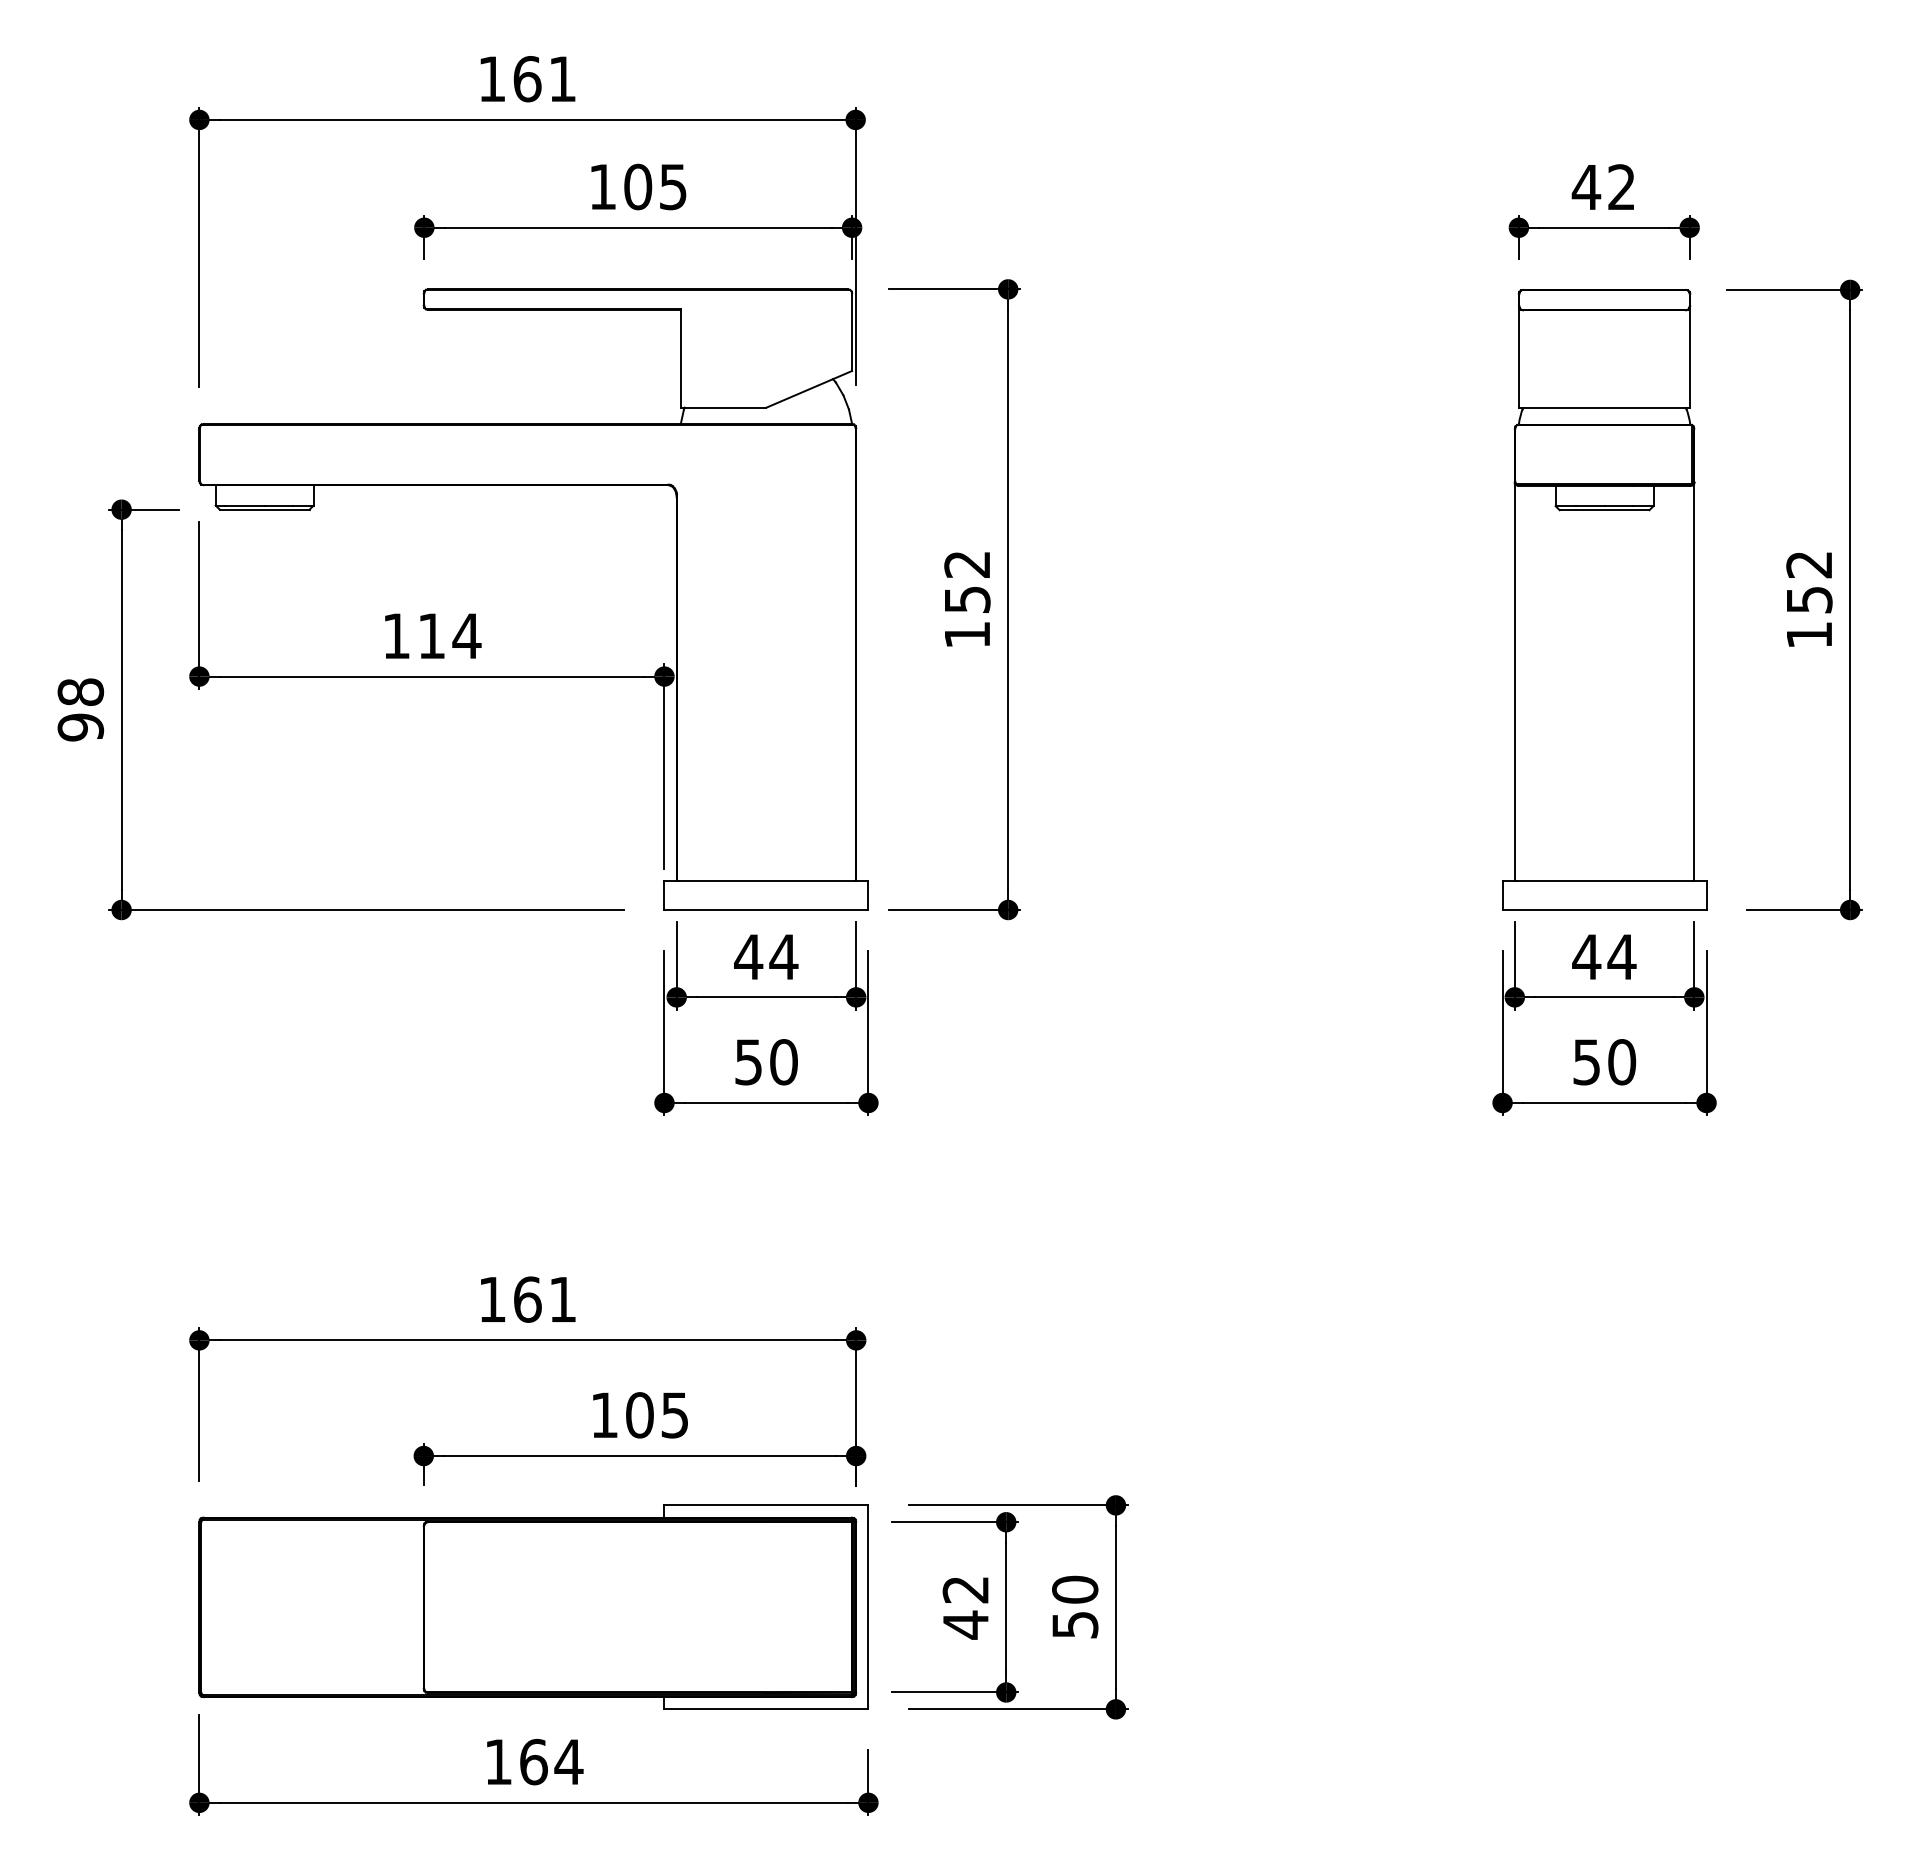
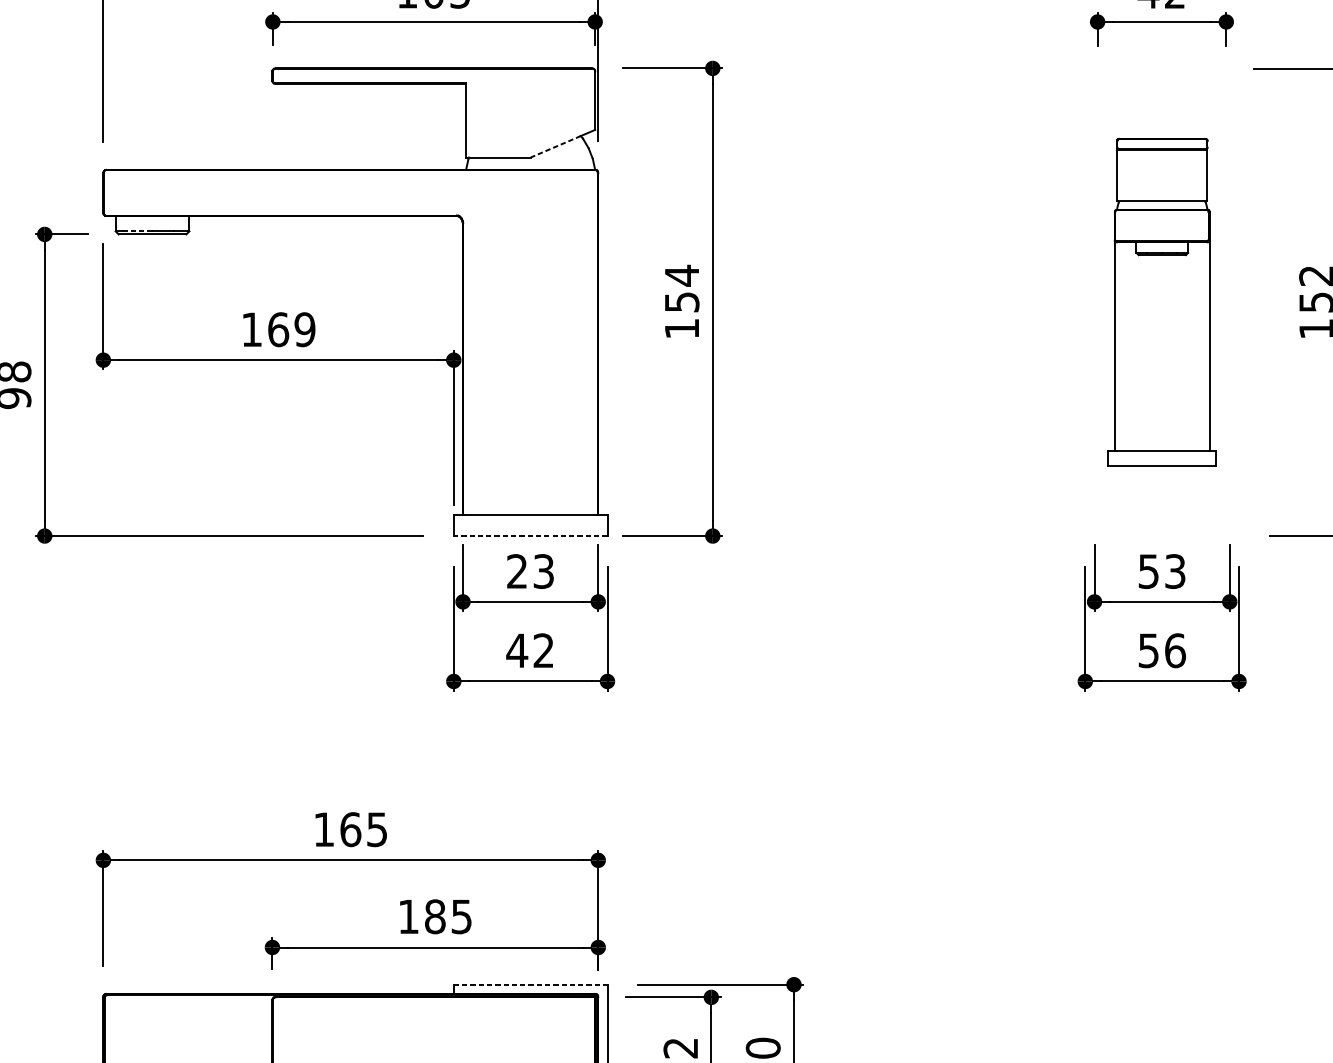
line: (799, 393) -> (555, 146), solid -> dashed
line: (244, 505) -> (137, 231), solid -> dashed
text: (966, 564) -> (681, 275), 152 -> 154
part: (1604, 599) -> (1162, 302), size x0.7
text: (449, 636) -> (291, 329), 114 -> 169
line: (766, 910) -> (530, 536), solid -> dashed
text: (766, 956) -> (530, 571), 44 -> 23
text: (1604, 956) -> (1162, 571), 44 -> 53
text: (765, 1062) -> (529, 650), 50 -> 42
text: (1622, 1062) -> (1175, 650), 50 -> 56
text: (562, 1299) -> (376, 829), 161 -> 165
text: (639, 1415) -> (434, 916), 105 -> 185
line: (766, 1505) -> (530, 984), solid -> dashed

